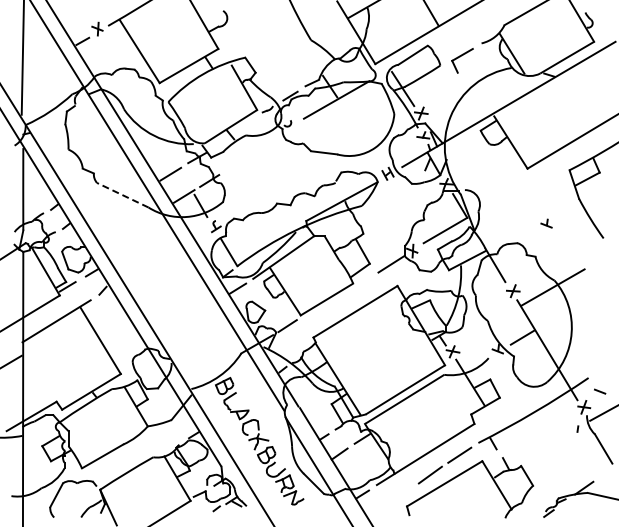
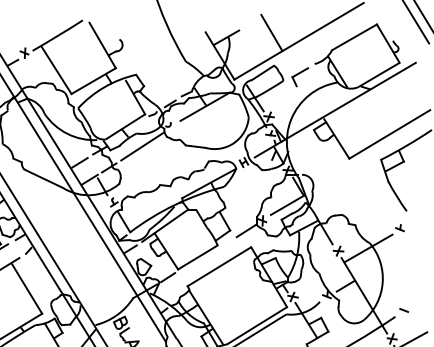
line: (253, 152) -> (142, 146), added
line: (122, 195) -> (43, 178), dashed -> solid
part: (546, 223) -> (399, 228), moved
line: (600, 391) -> (404, 310), moved

